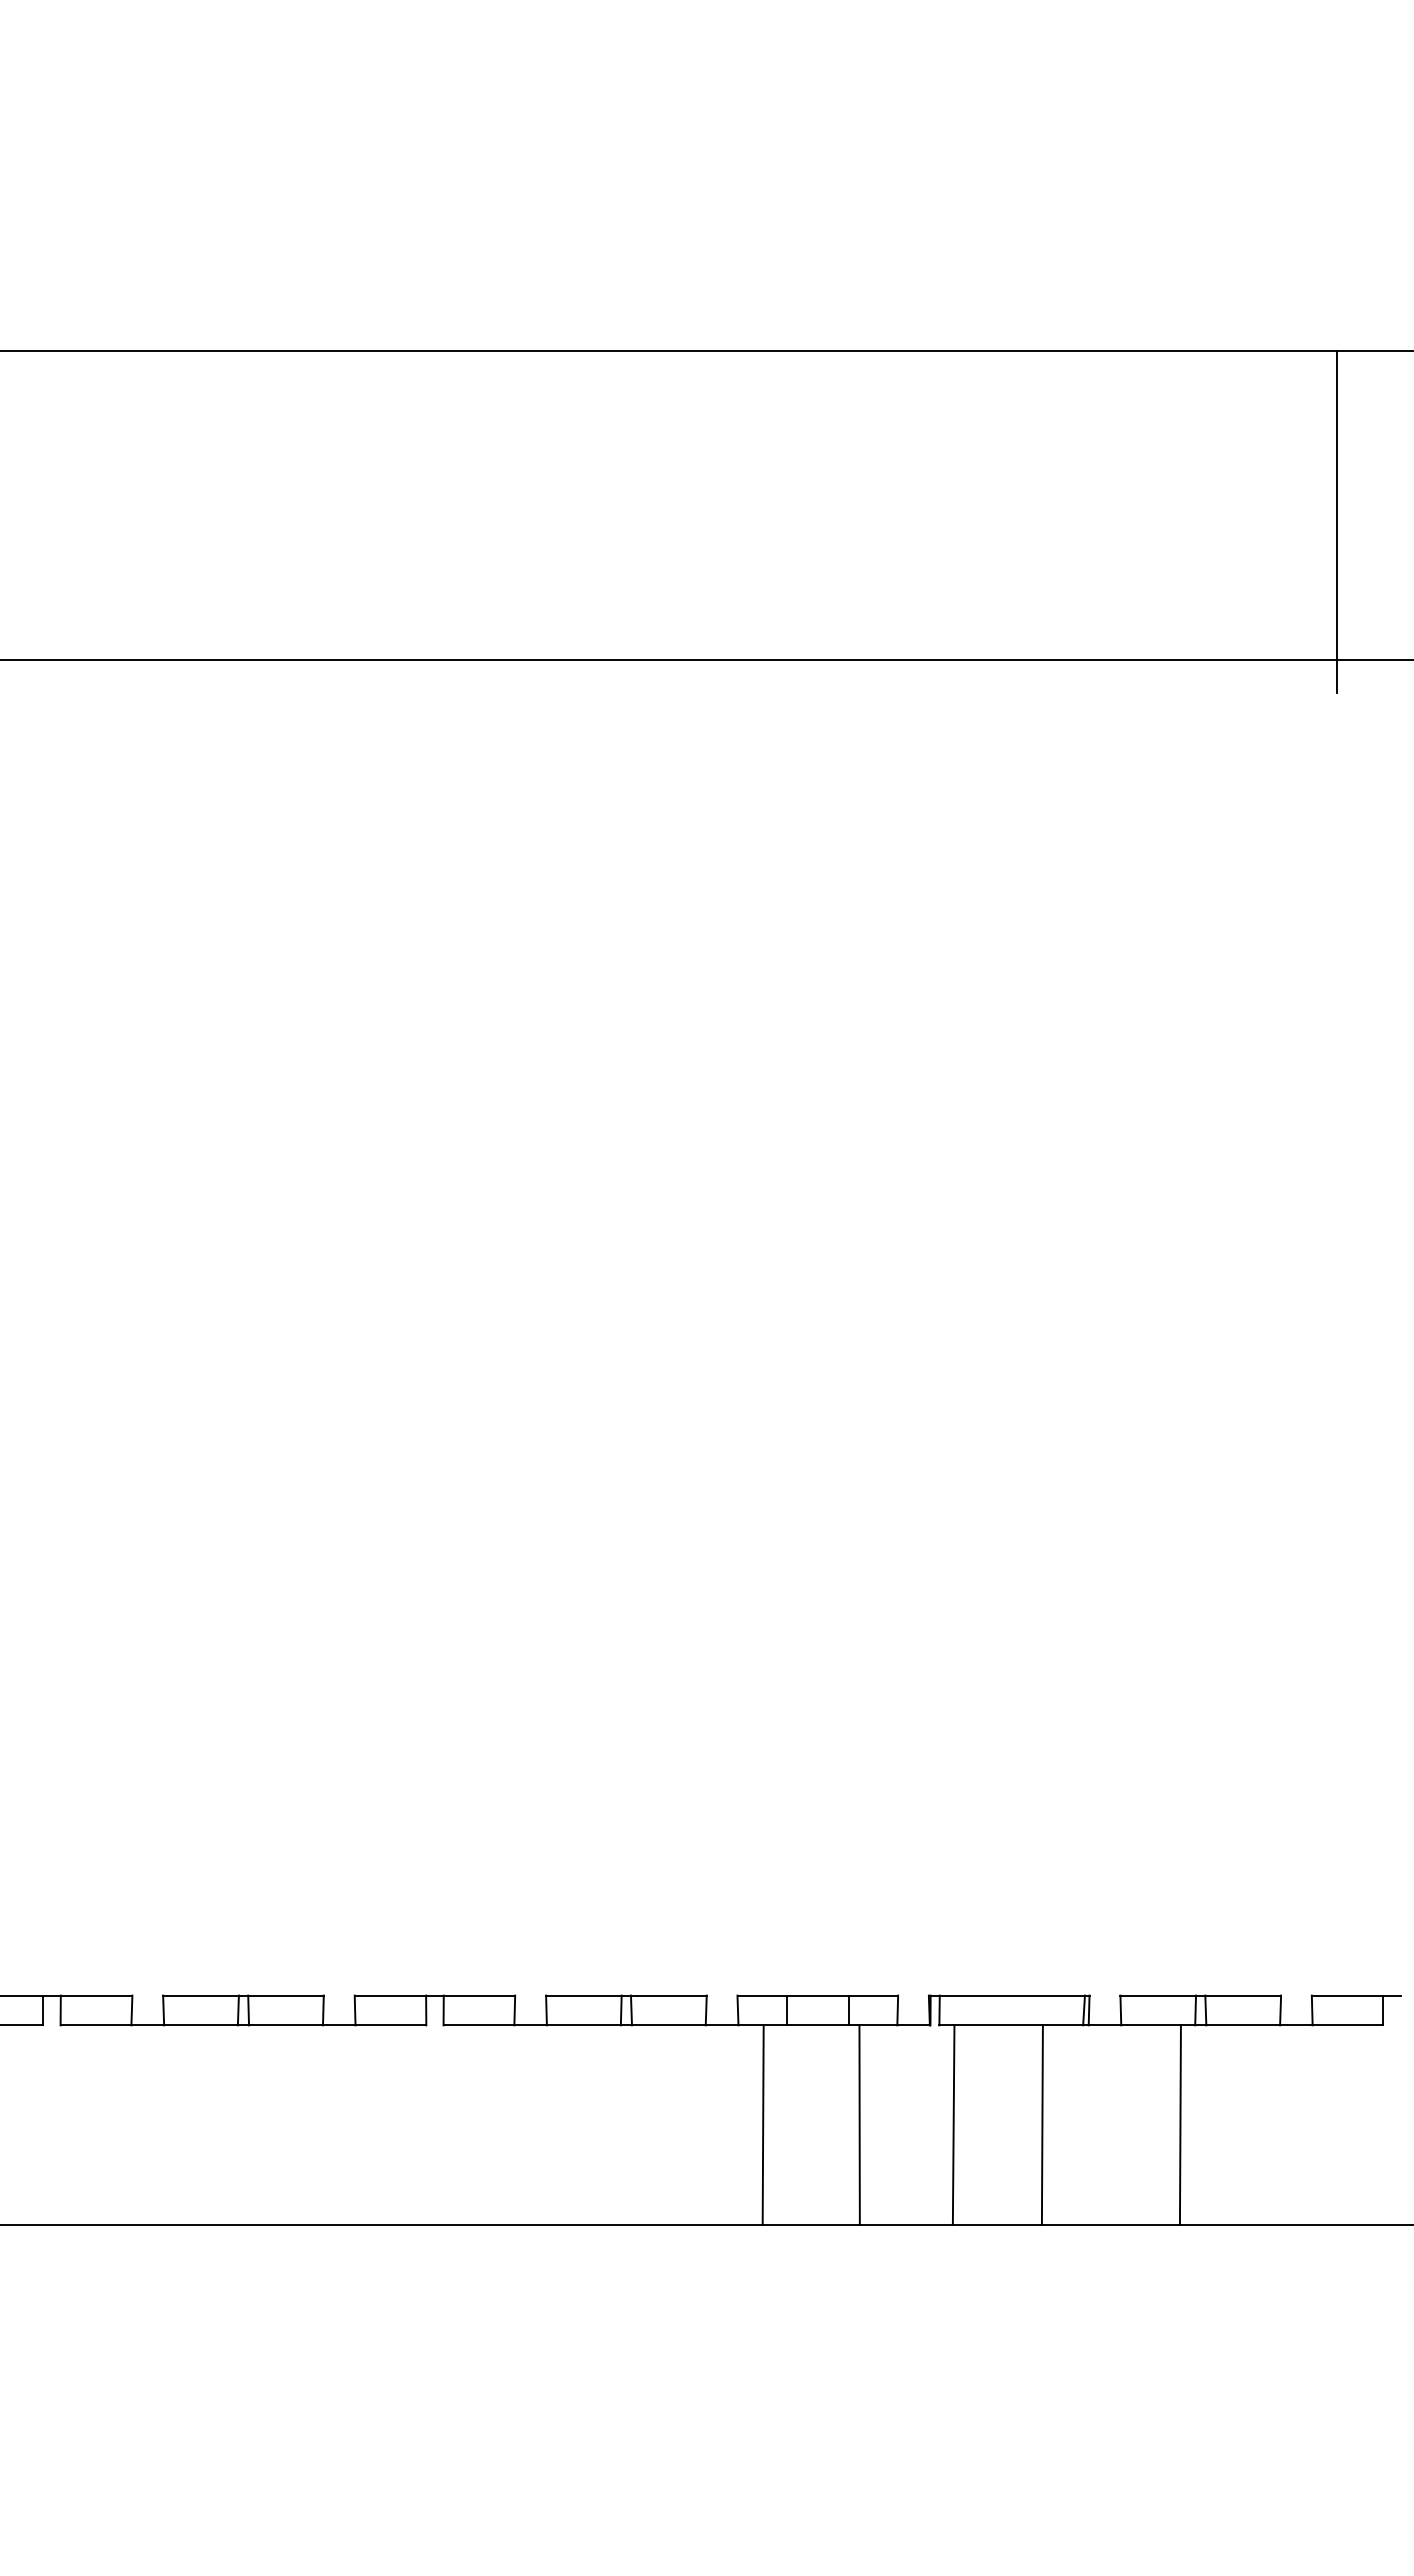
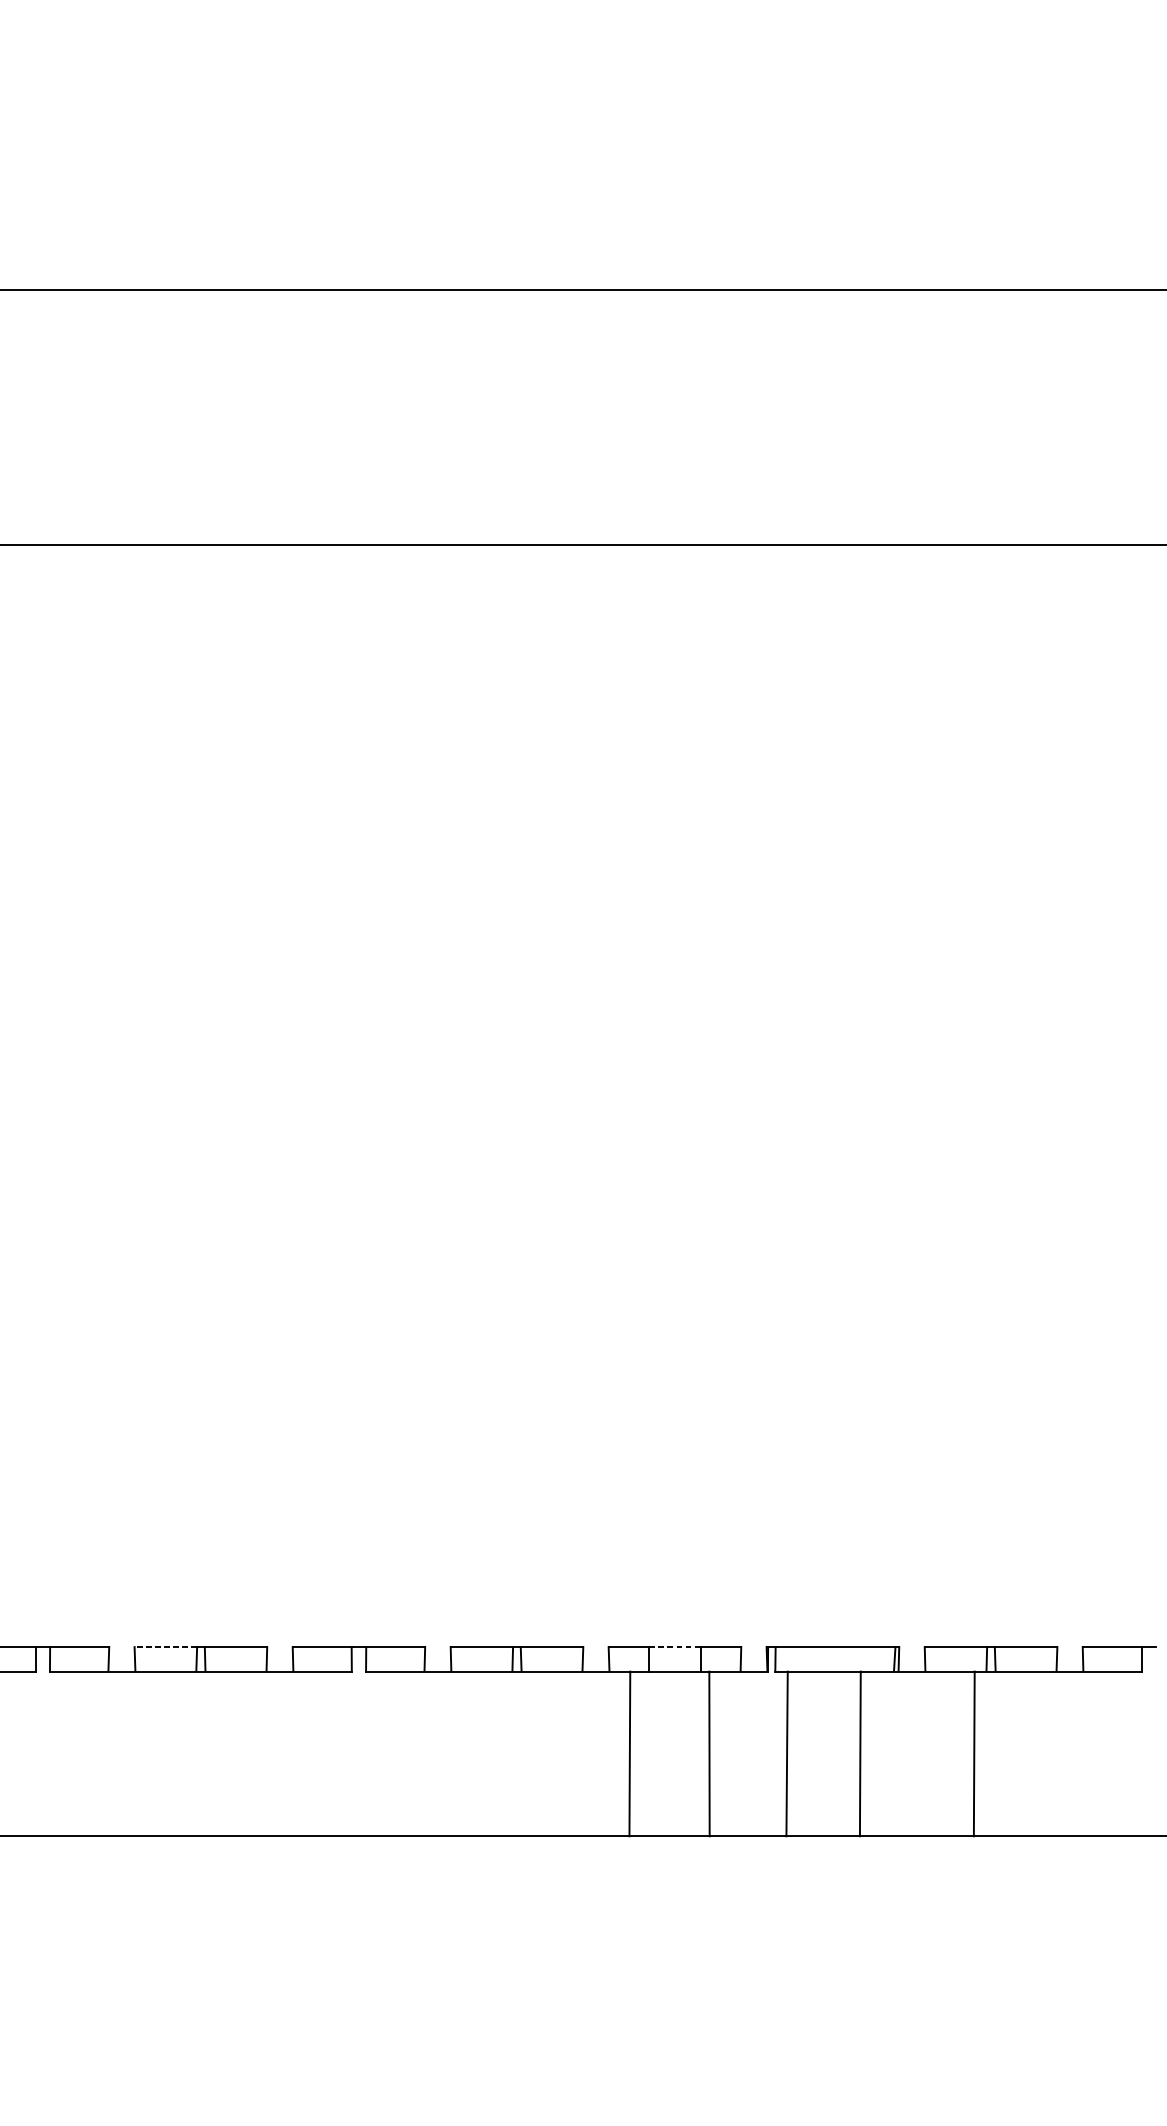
line: (1337, 522) -> (1103, 431), removed
line: (201, 1995) -> (166, 1646), solid -> dashed
line: (818, 1995) -> (675, 1646), solid -> dashed

